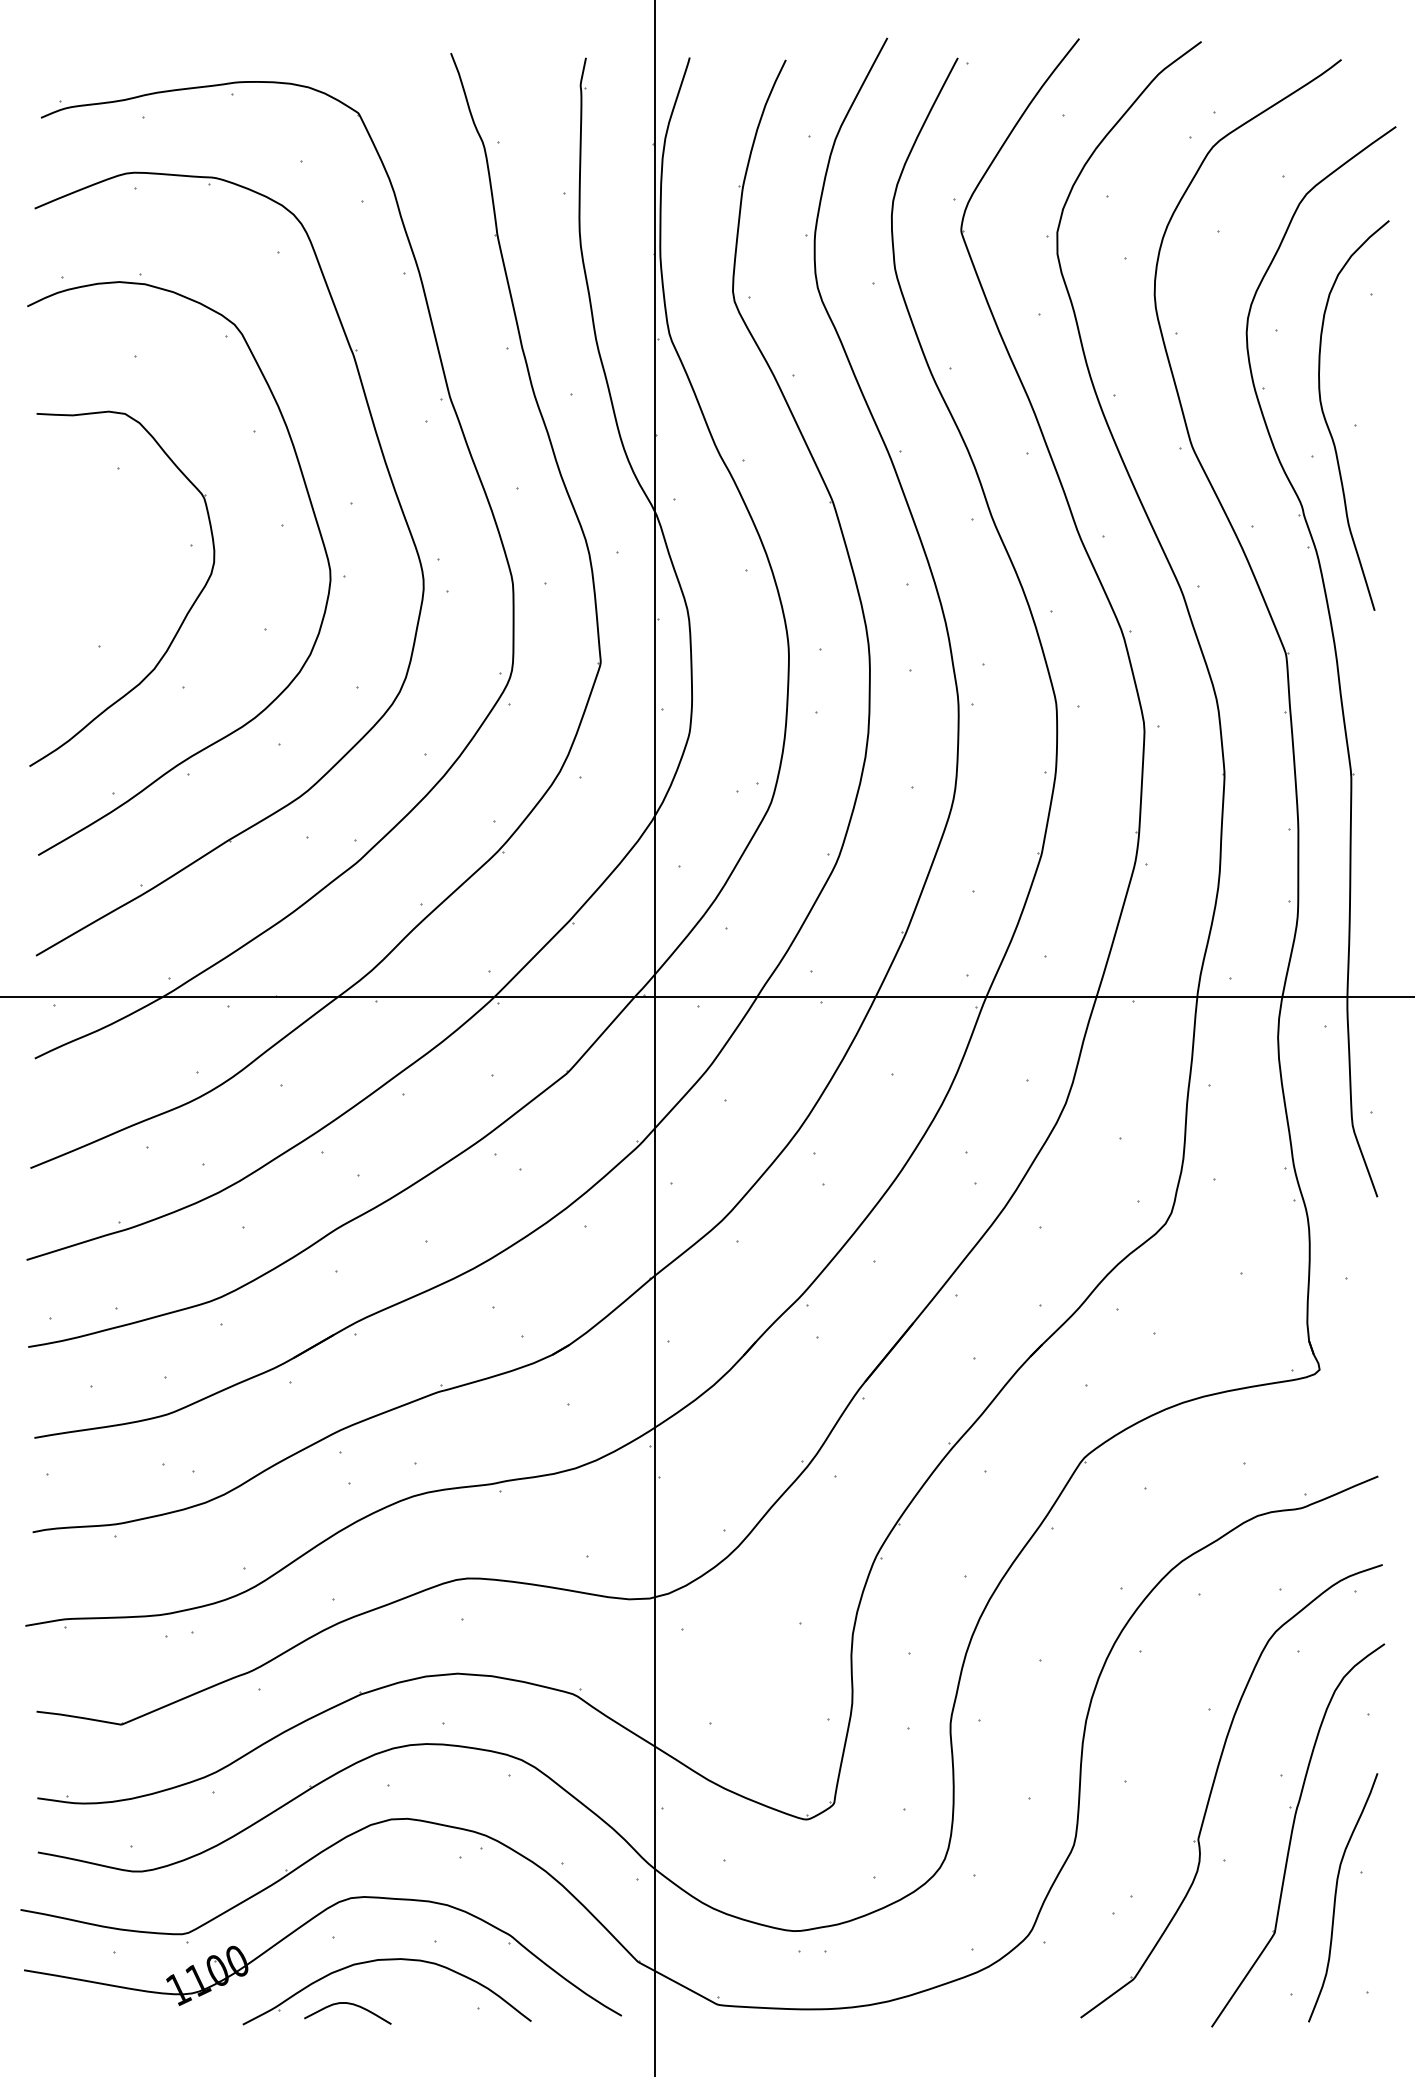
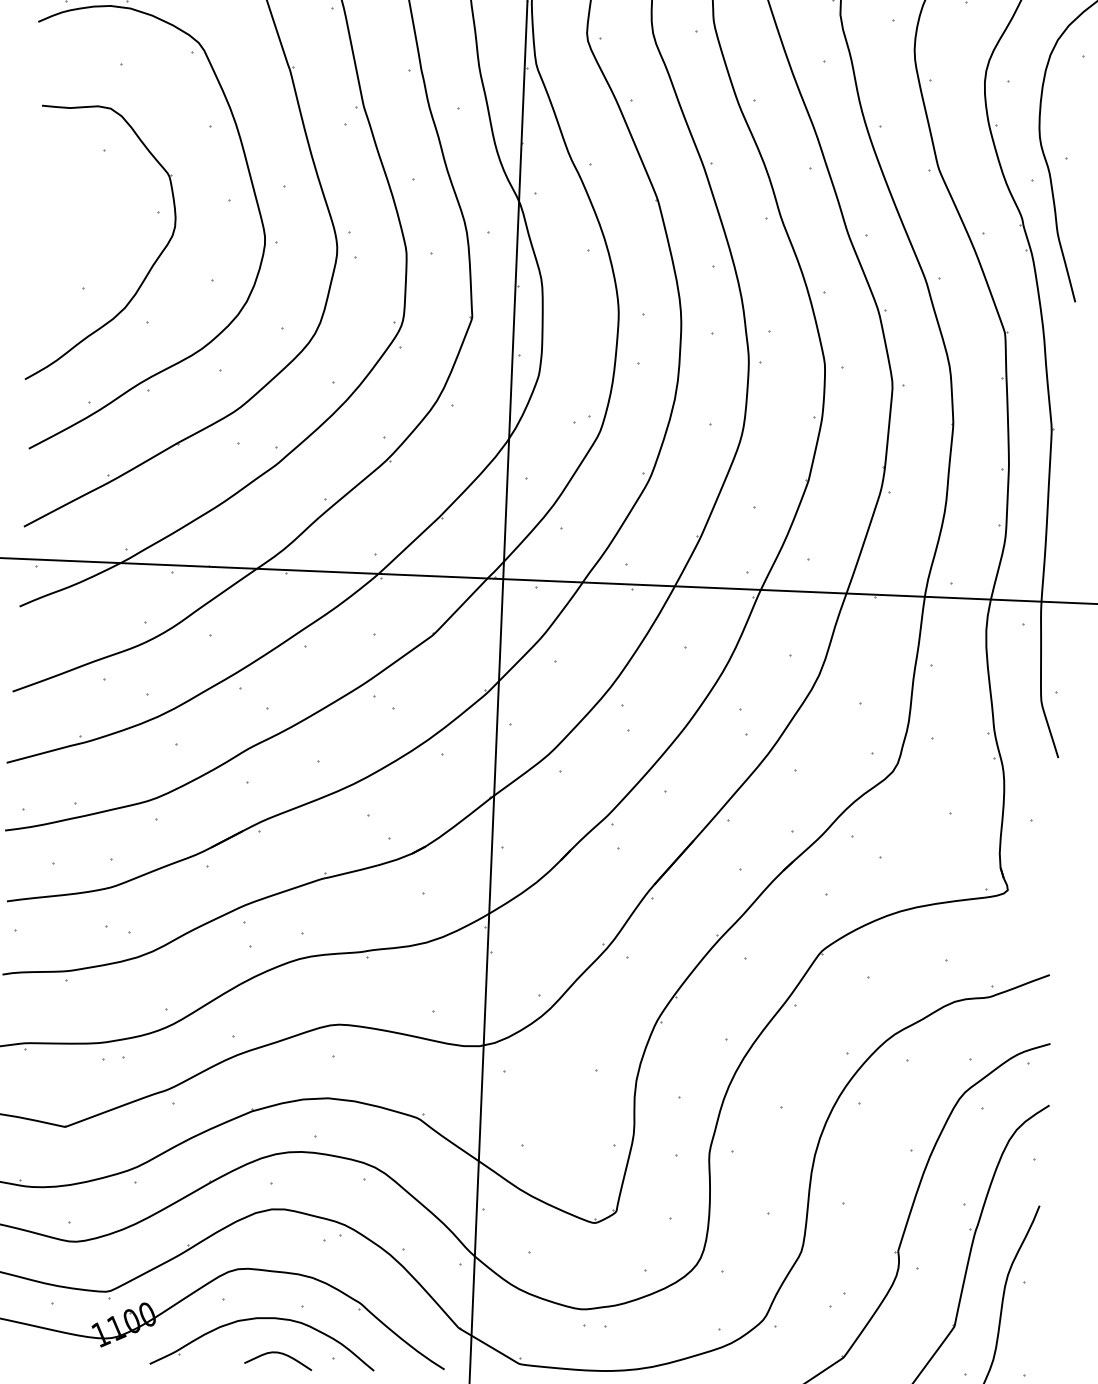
curve: (347, 2004) -> (278, 1353), moved

